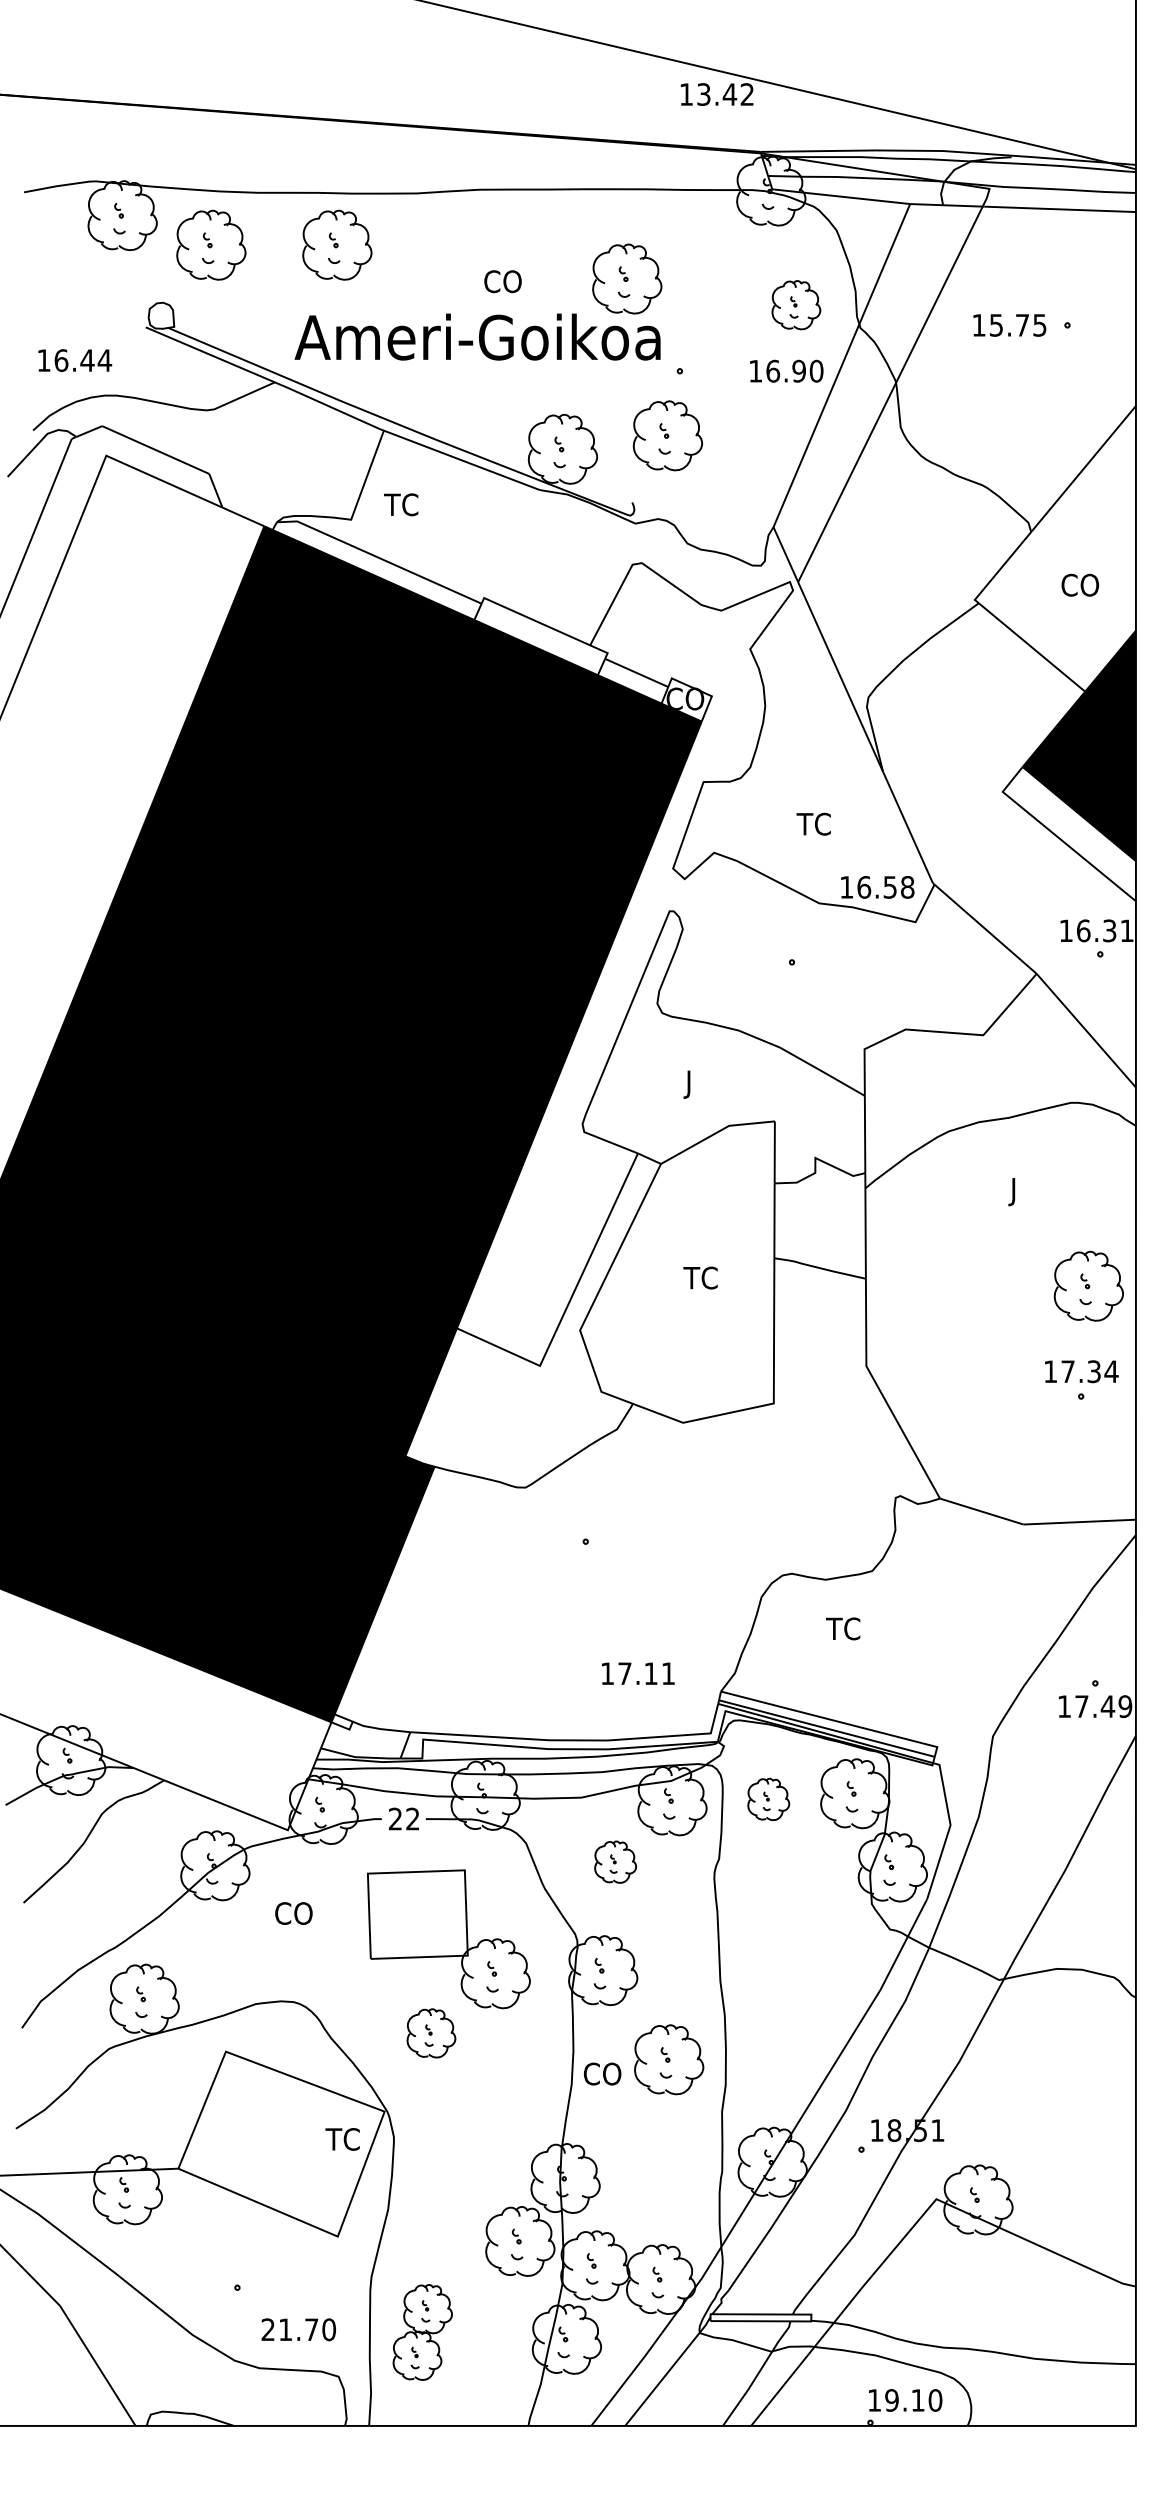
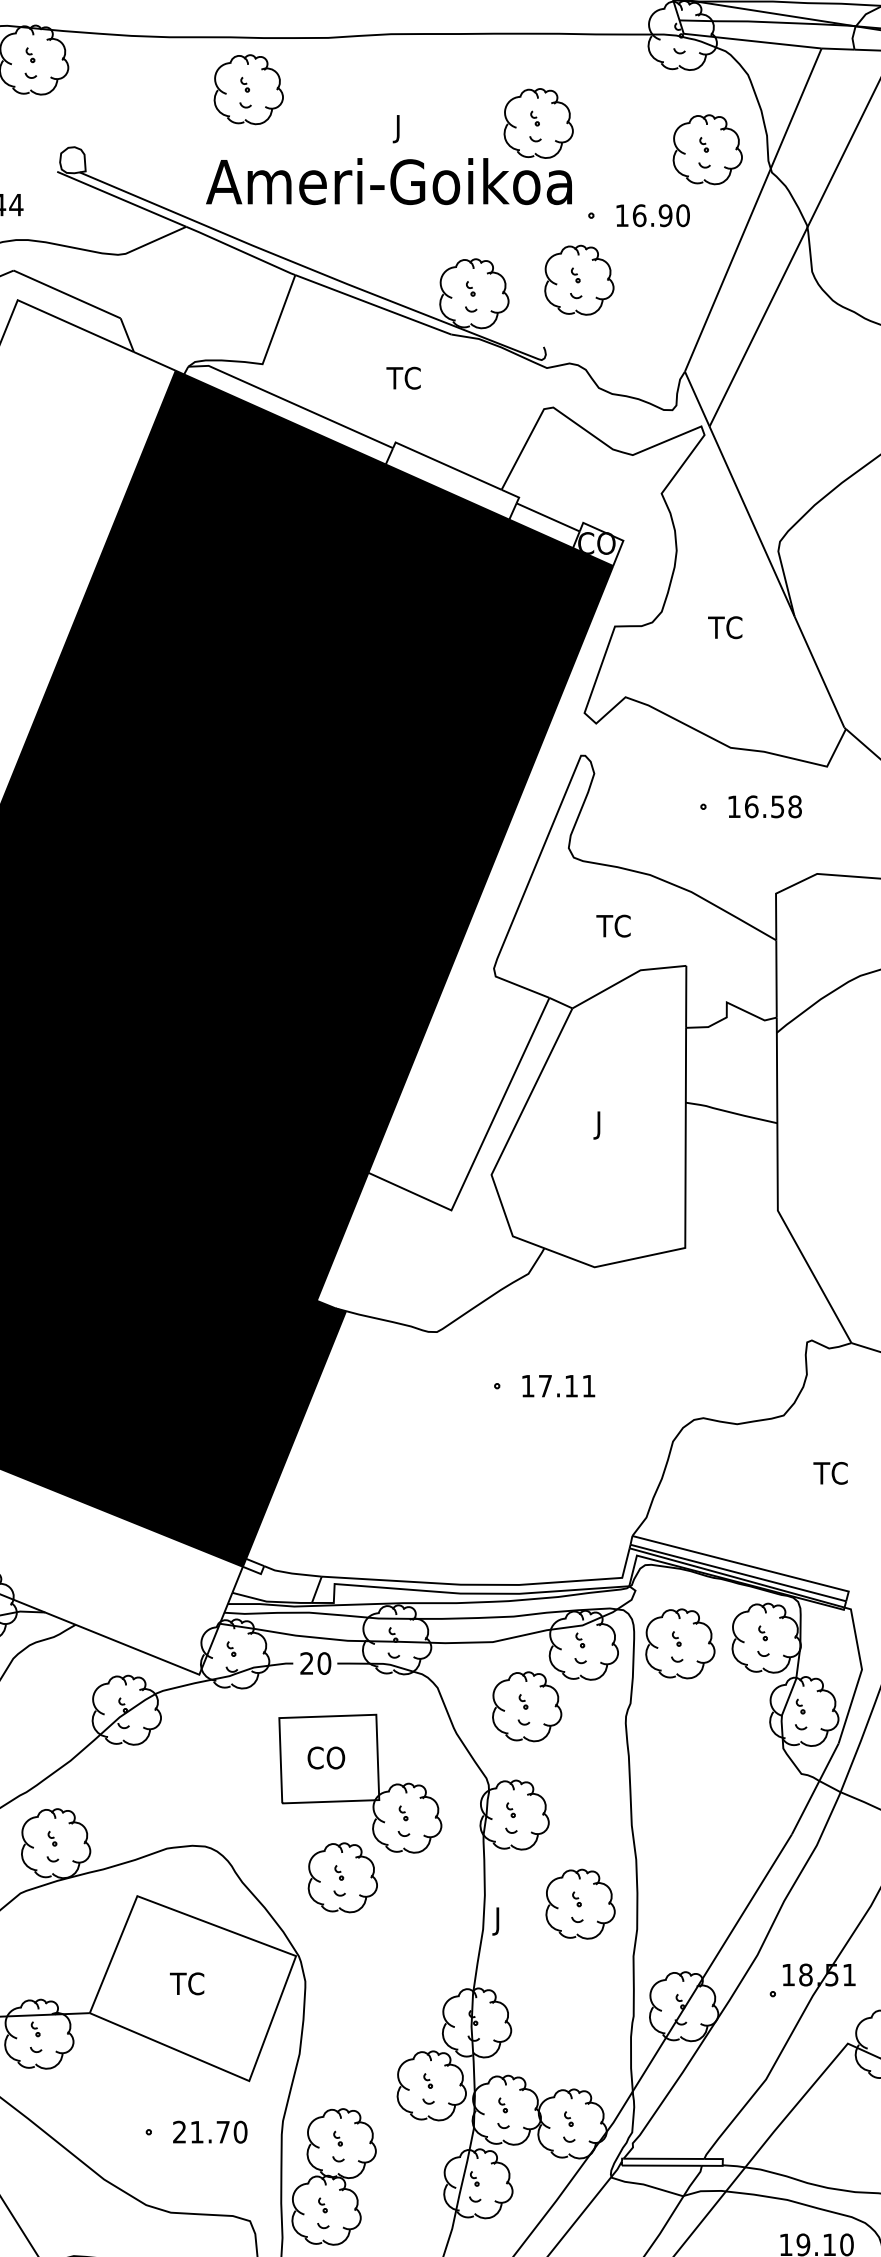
part: (211, 244) -> (122, 88), removed
text: (501, 284) -> (412, 128), CO -> J
part: (796, 304) -> (707, 148), size x1.43
text: (786, 370) -> (652, 214), moved
text: (401, 504) -> (403, 377), moved
text: (813, 823) -> (724, 626), moved
text: (877, 887) -> (764, 806), moved
text: (701, 1084) -> (612, 928), J -> TC
text: (699, 1280) -> (610, 1124), TC -> J
text: (843, 1628) -> (830, 1472), moved
text: (638, 1673) -> (558, 1385), moved
part: (768, 1799) -> (679, 1643), size x1.67
text: (412, 1818) -> (323, 1662), 22 -> 20
part: (615, 1861) -> (526, 1705), size x1.67
text: (293, 1913) -> (325, 1757), moved
part: (431, 2033) -> (342, 1877), size x1.43
text: (601, 2076) -> (512, 1920), CO -> J
text: (342, 2139) -> (186, 1983), moved
text: (298, 2329) -> (209, 2131), moved
part: (422, 2332) -> (333, 2176), size x1.43

